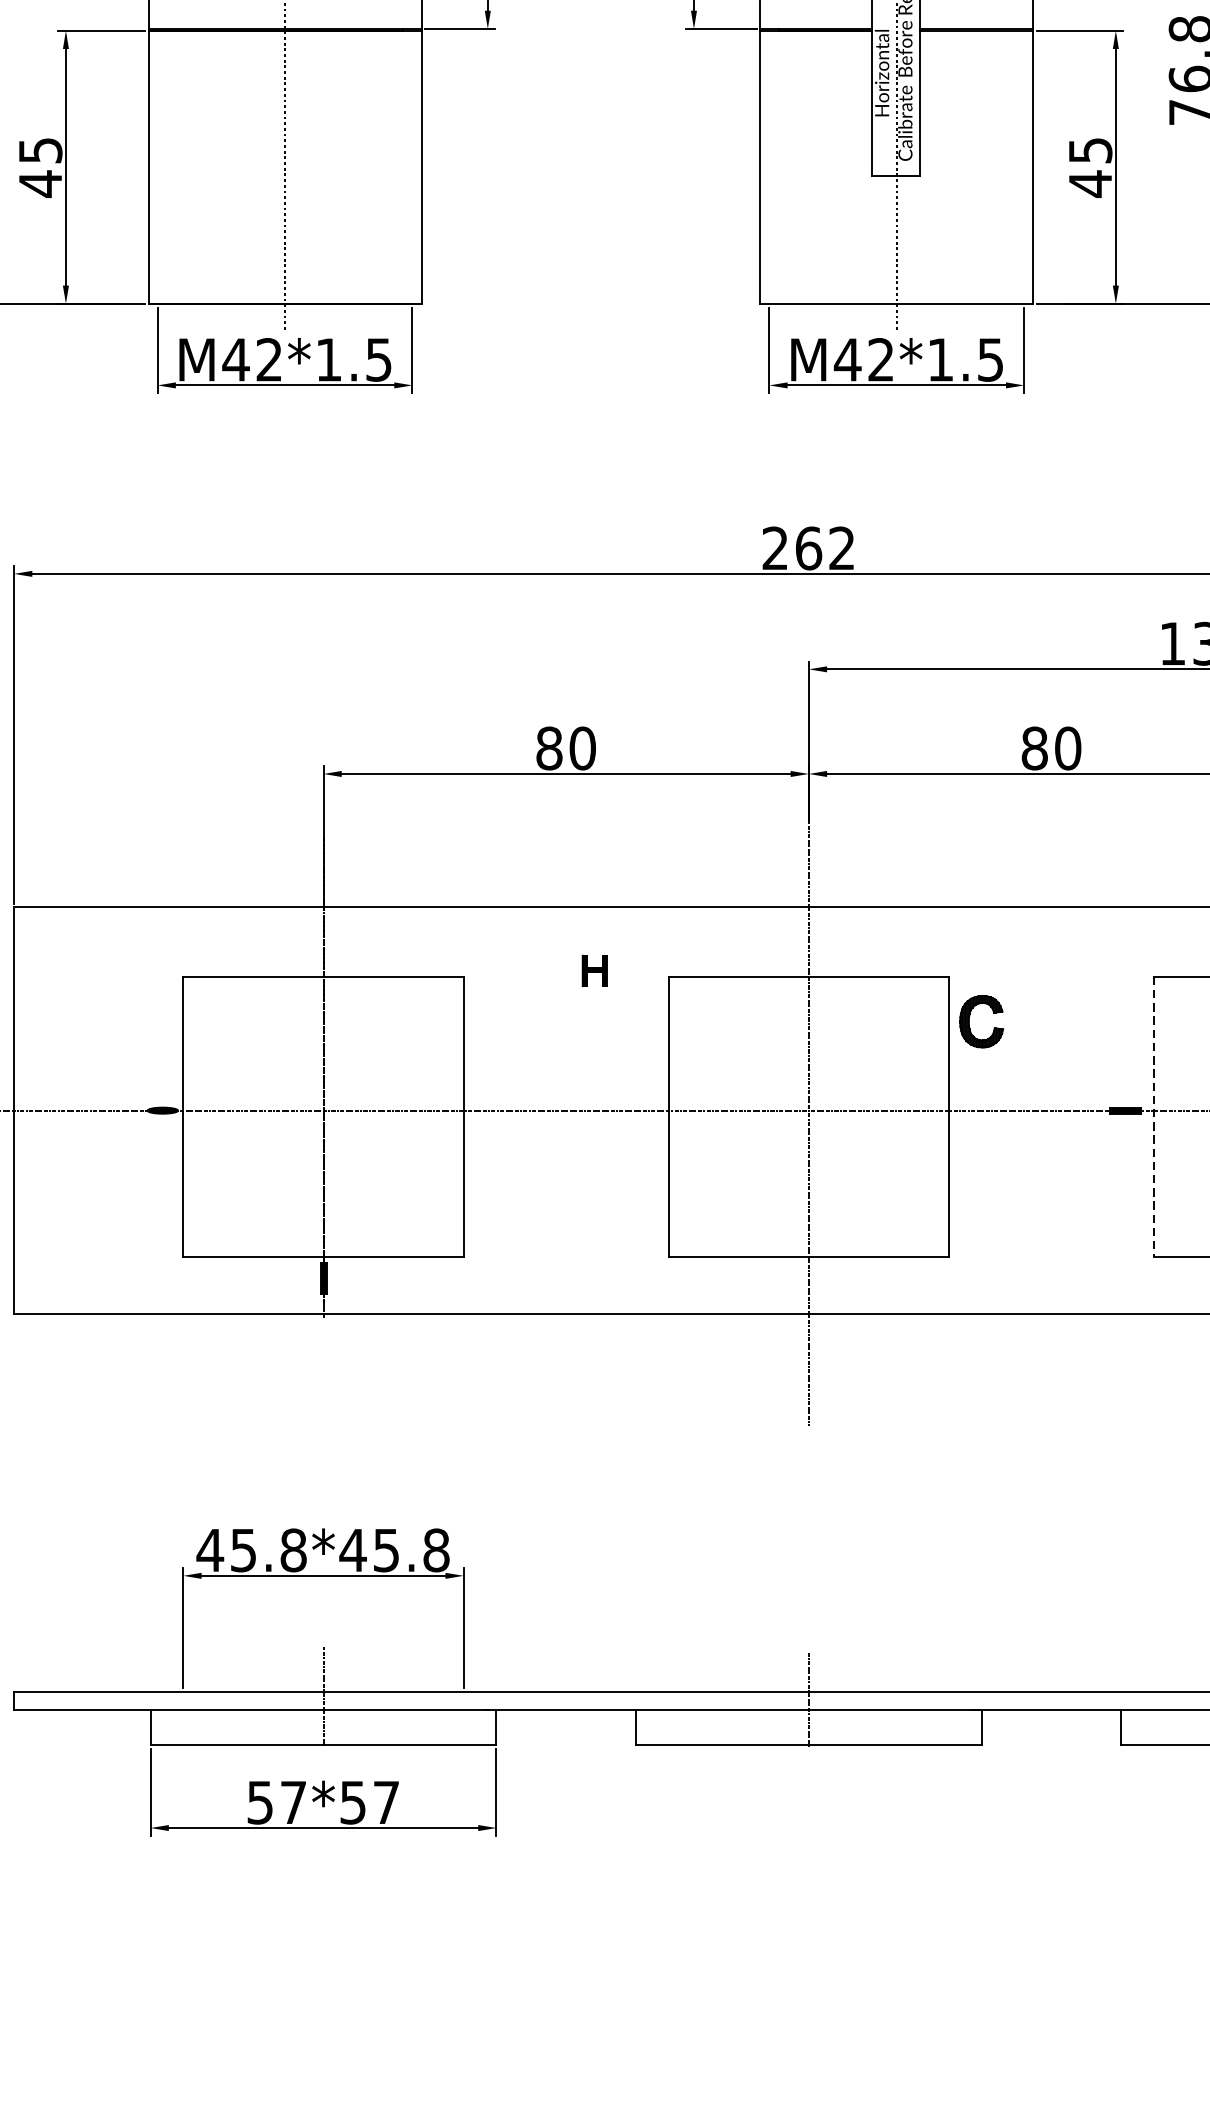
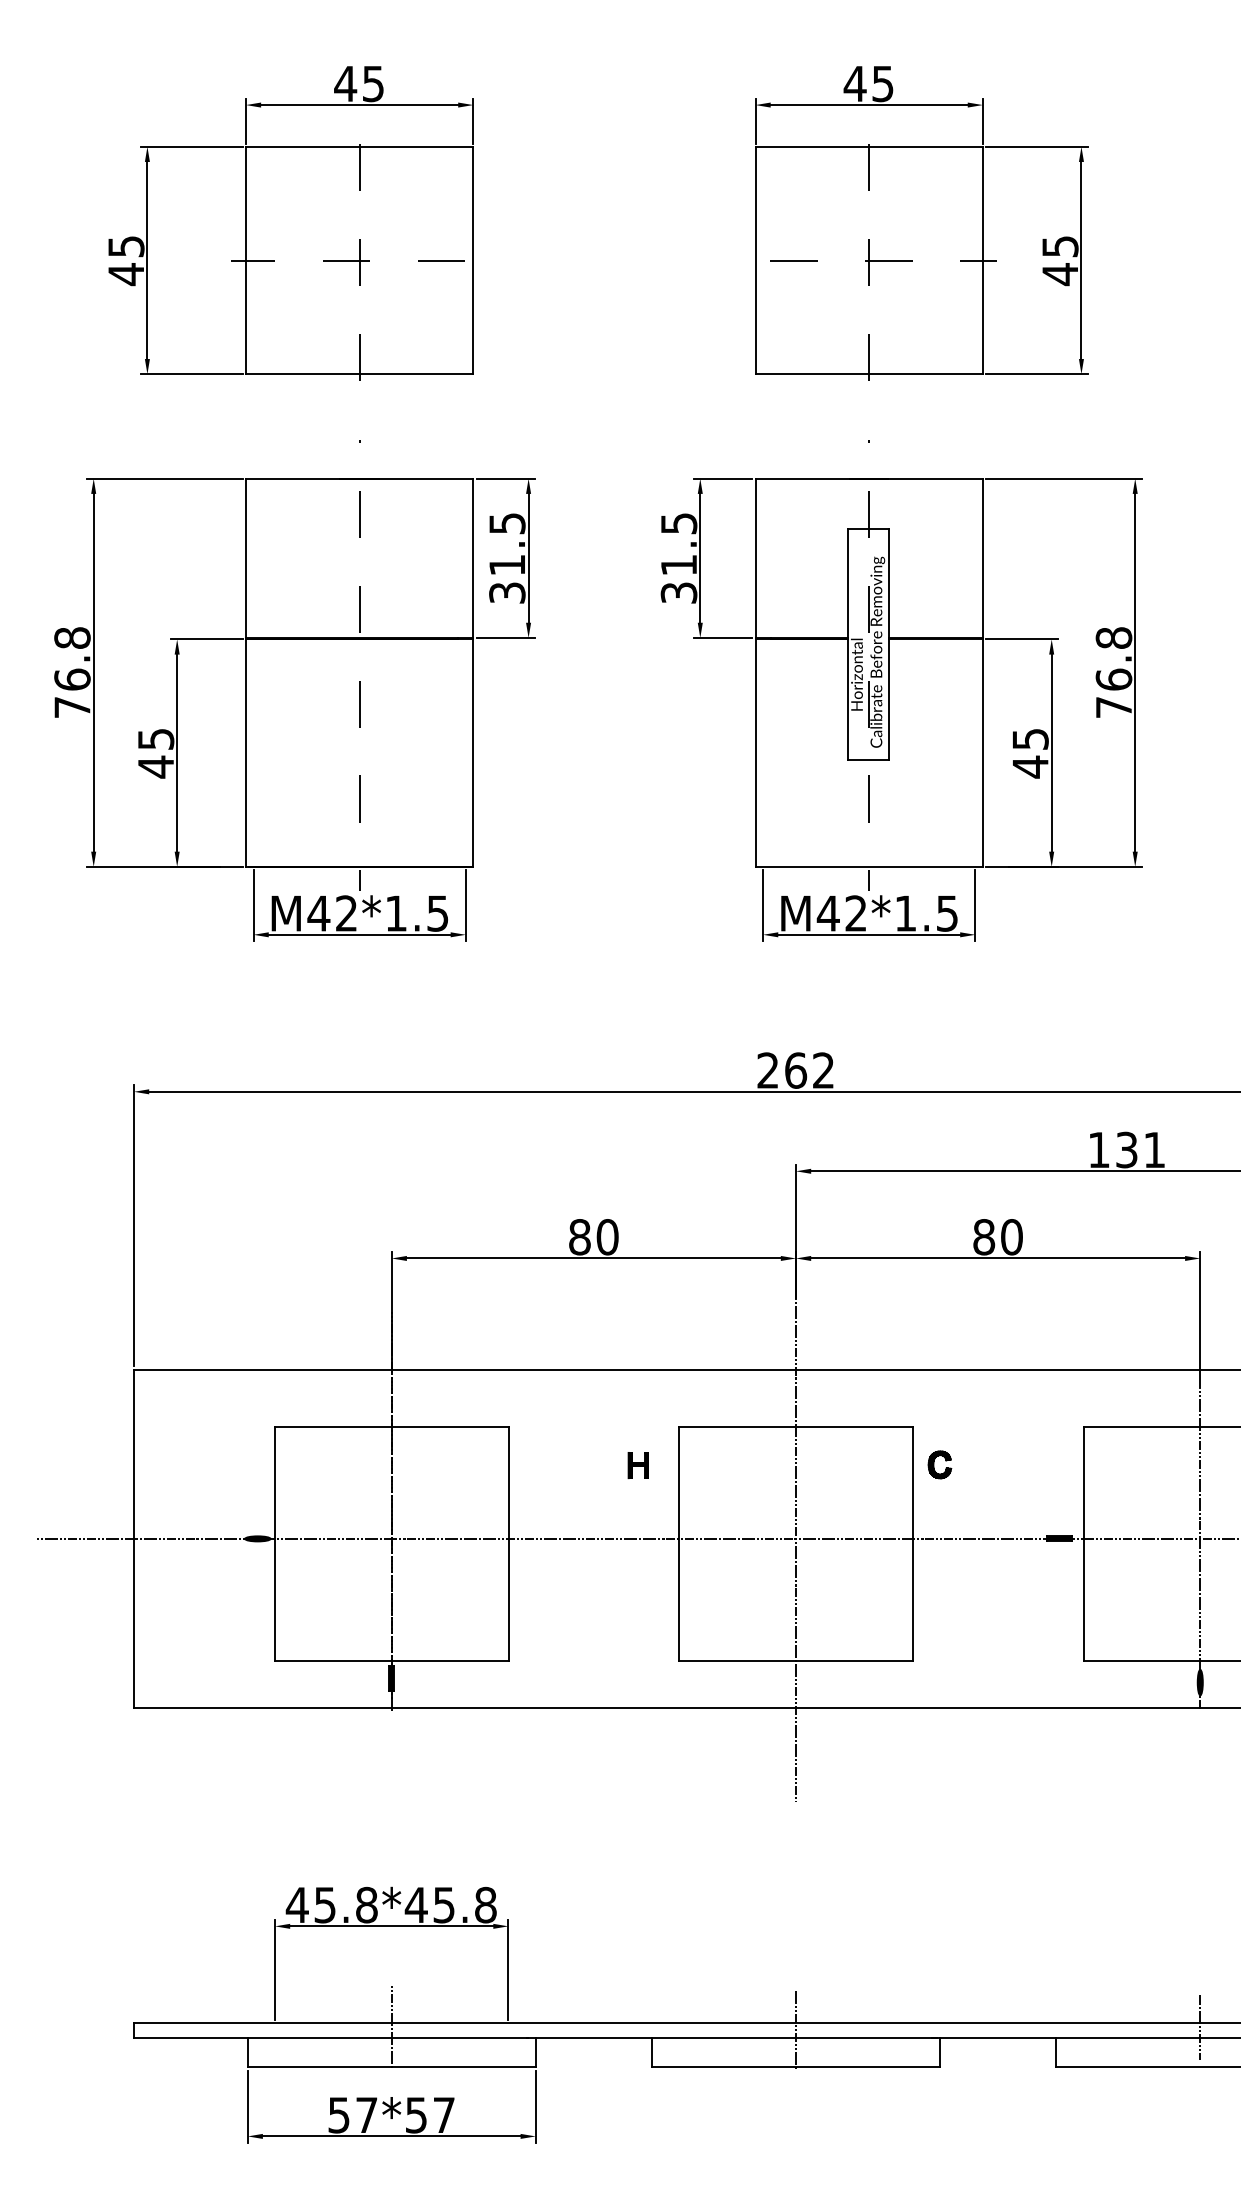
part: (593, 970) -> (637, 1465), moved
part: (981, 1021) -> (939, 1464), size x0.62
line: (1154, 1117) -> (1083, 1544), dashed -> solid

